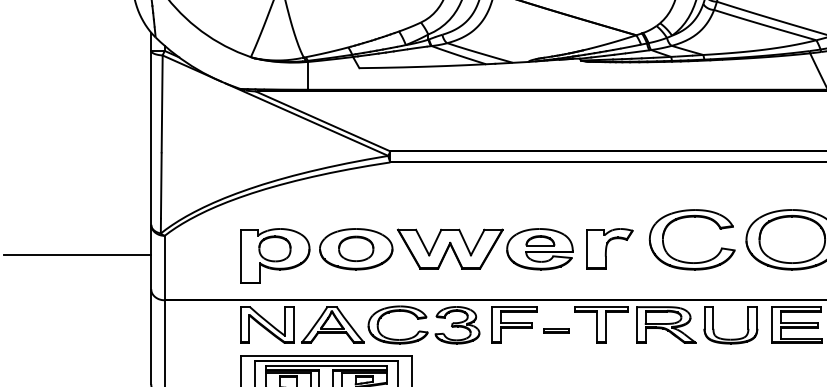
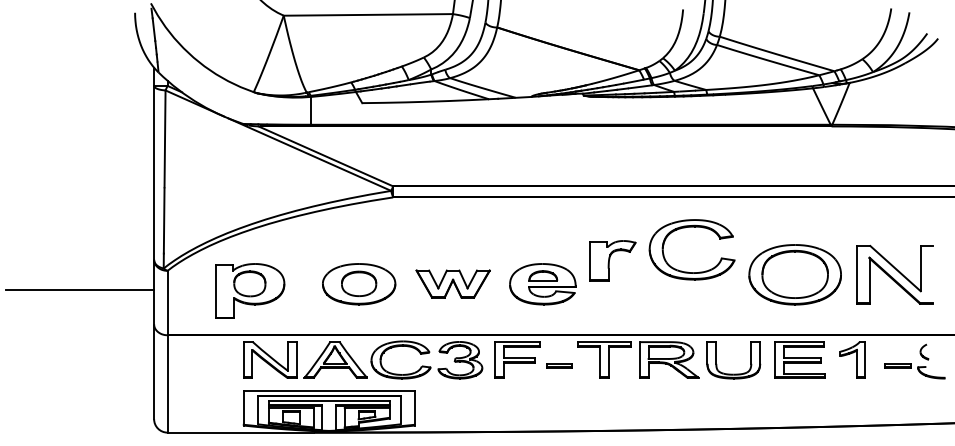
part: (685, 218) -> (685, 228), moved
part: (449, 248) -> (452, 283), size x0.7
part: (609, 248) -> (612, 260), moved
part: (275, 255) -> (250, 290), moved

